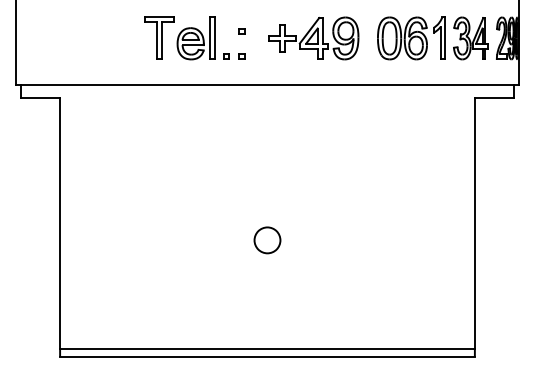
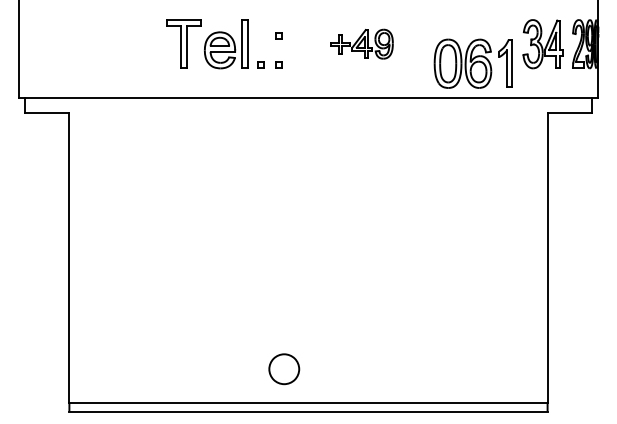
part: (313, 38) -> (361, 44), size x0.6
part: (411, 38) -> (473, 63), moved
part: (267, 240) -> (284, 369), moved

